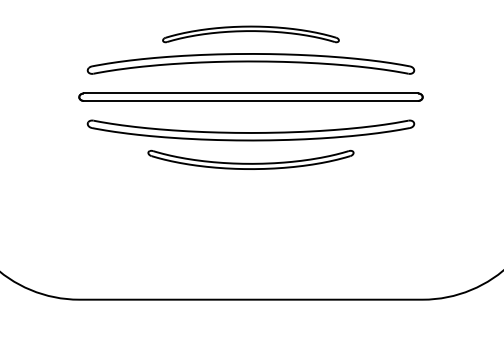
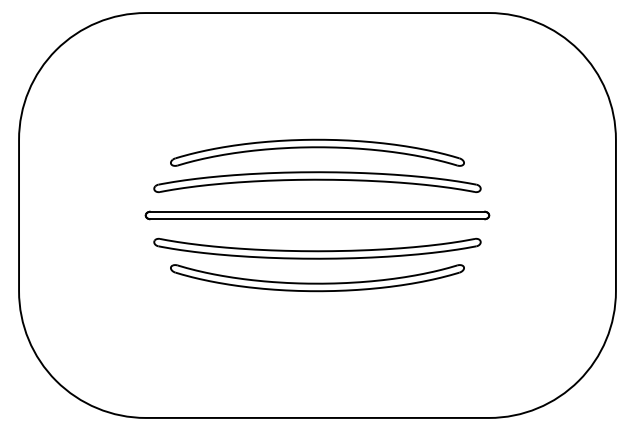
part: (251, 34) -> (317, 152), size x1.67
part: (251, 160) -> (317, 278), size x1.43

